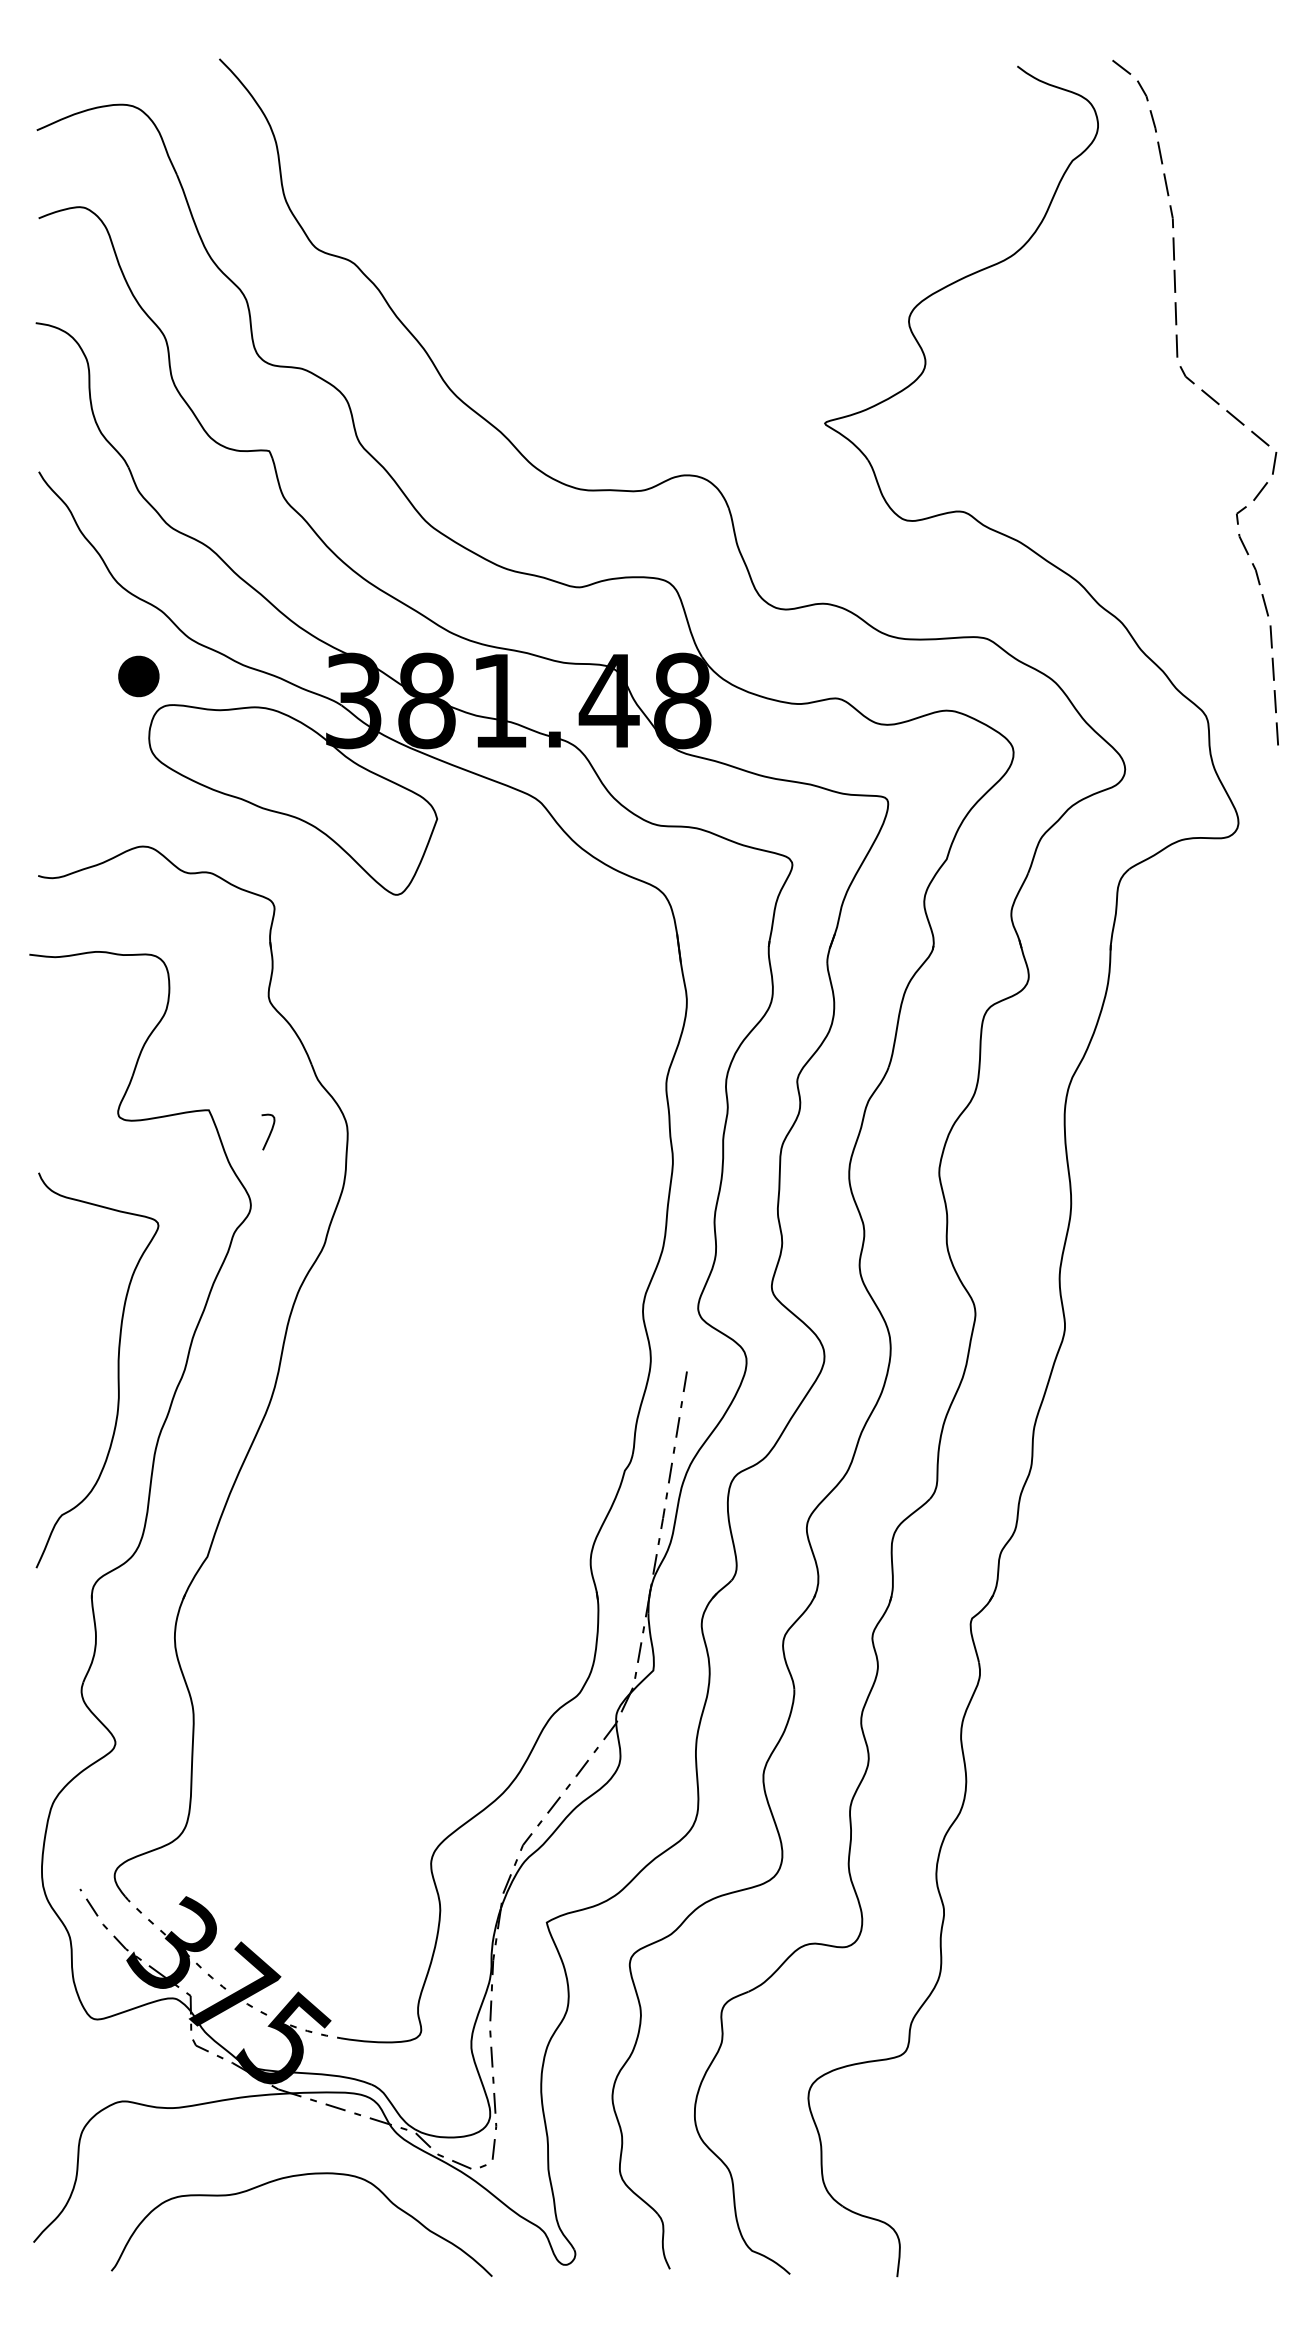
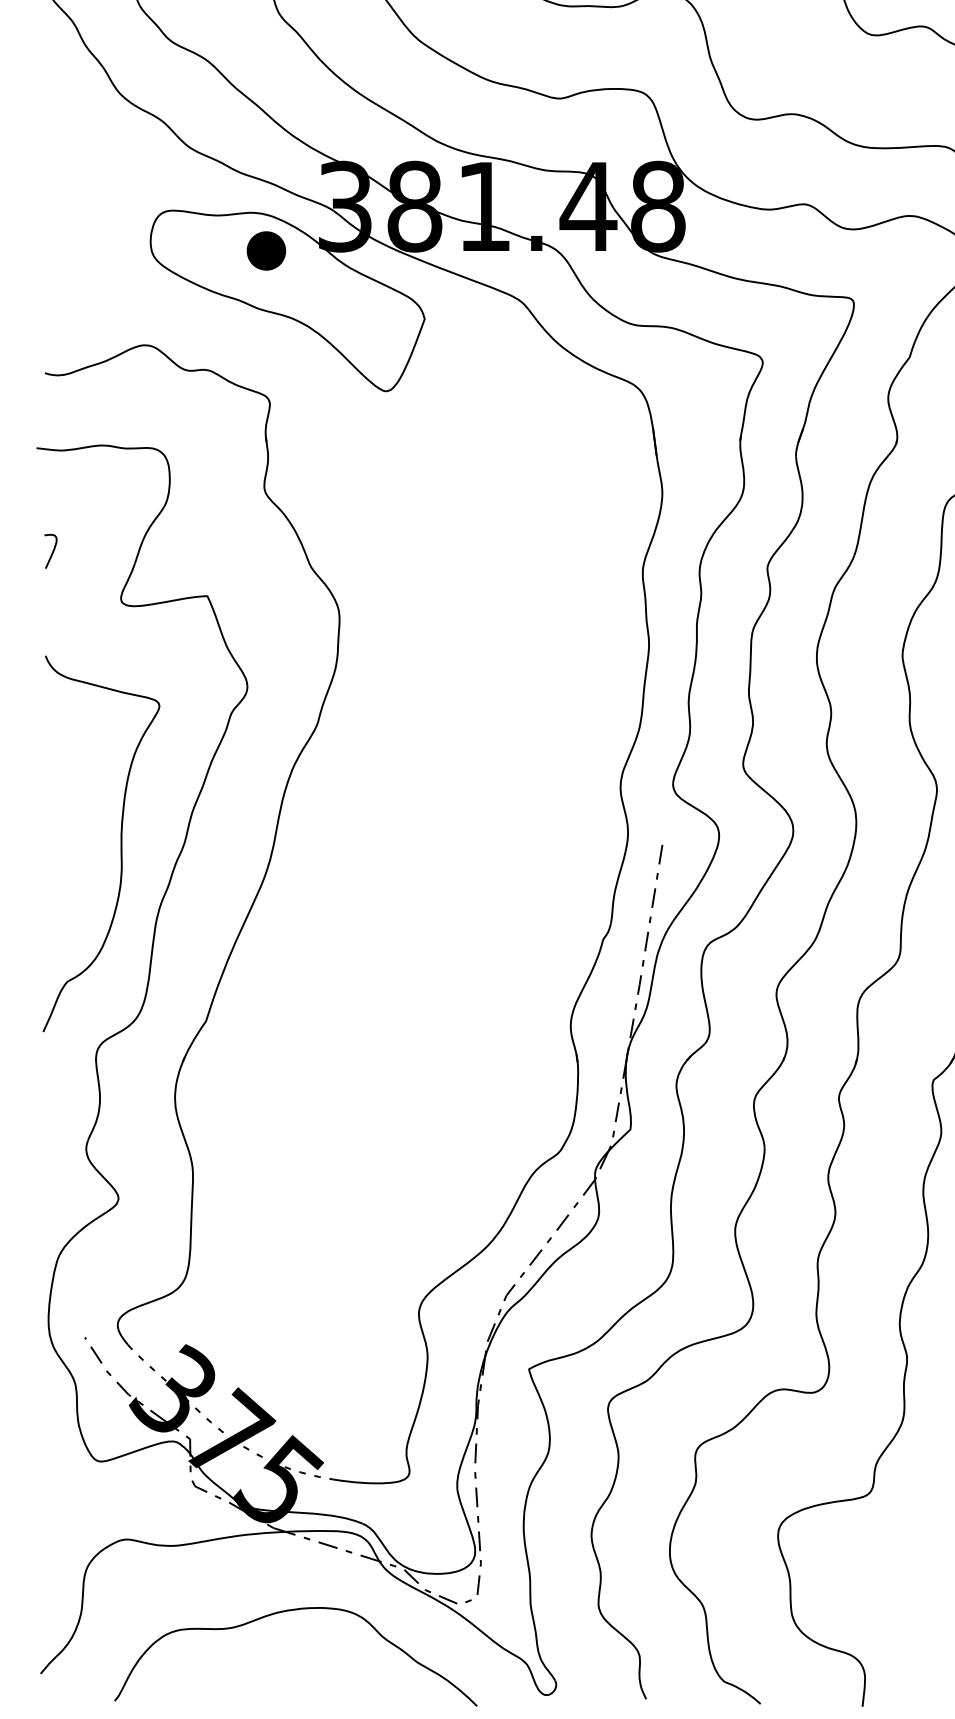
part: (138, 676) -> (266, 251), moved
curve: (269, 1132) -> (51, 551), moved

